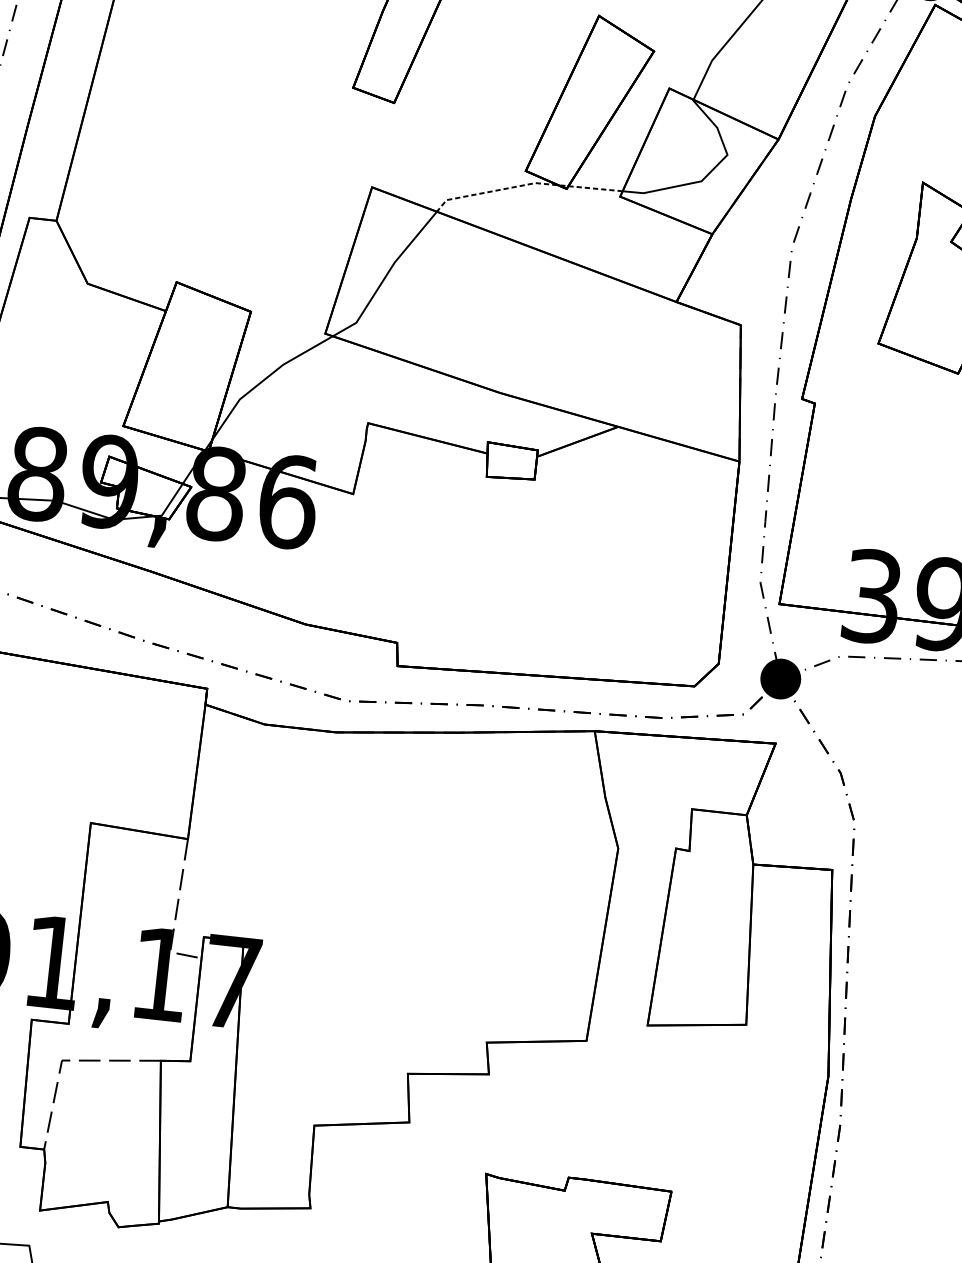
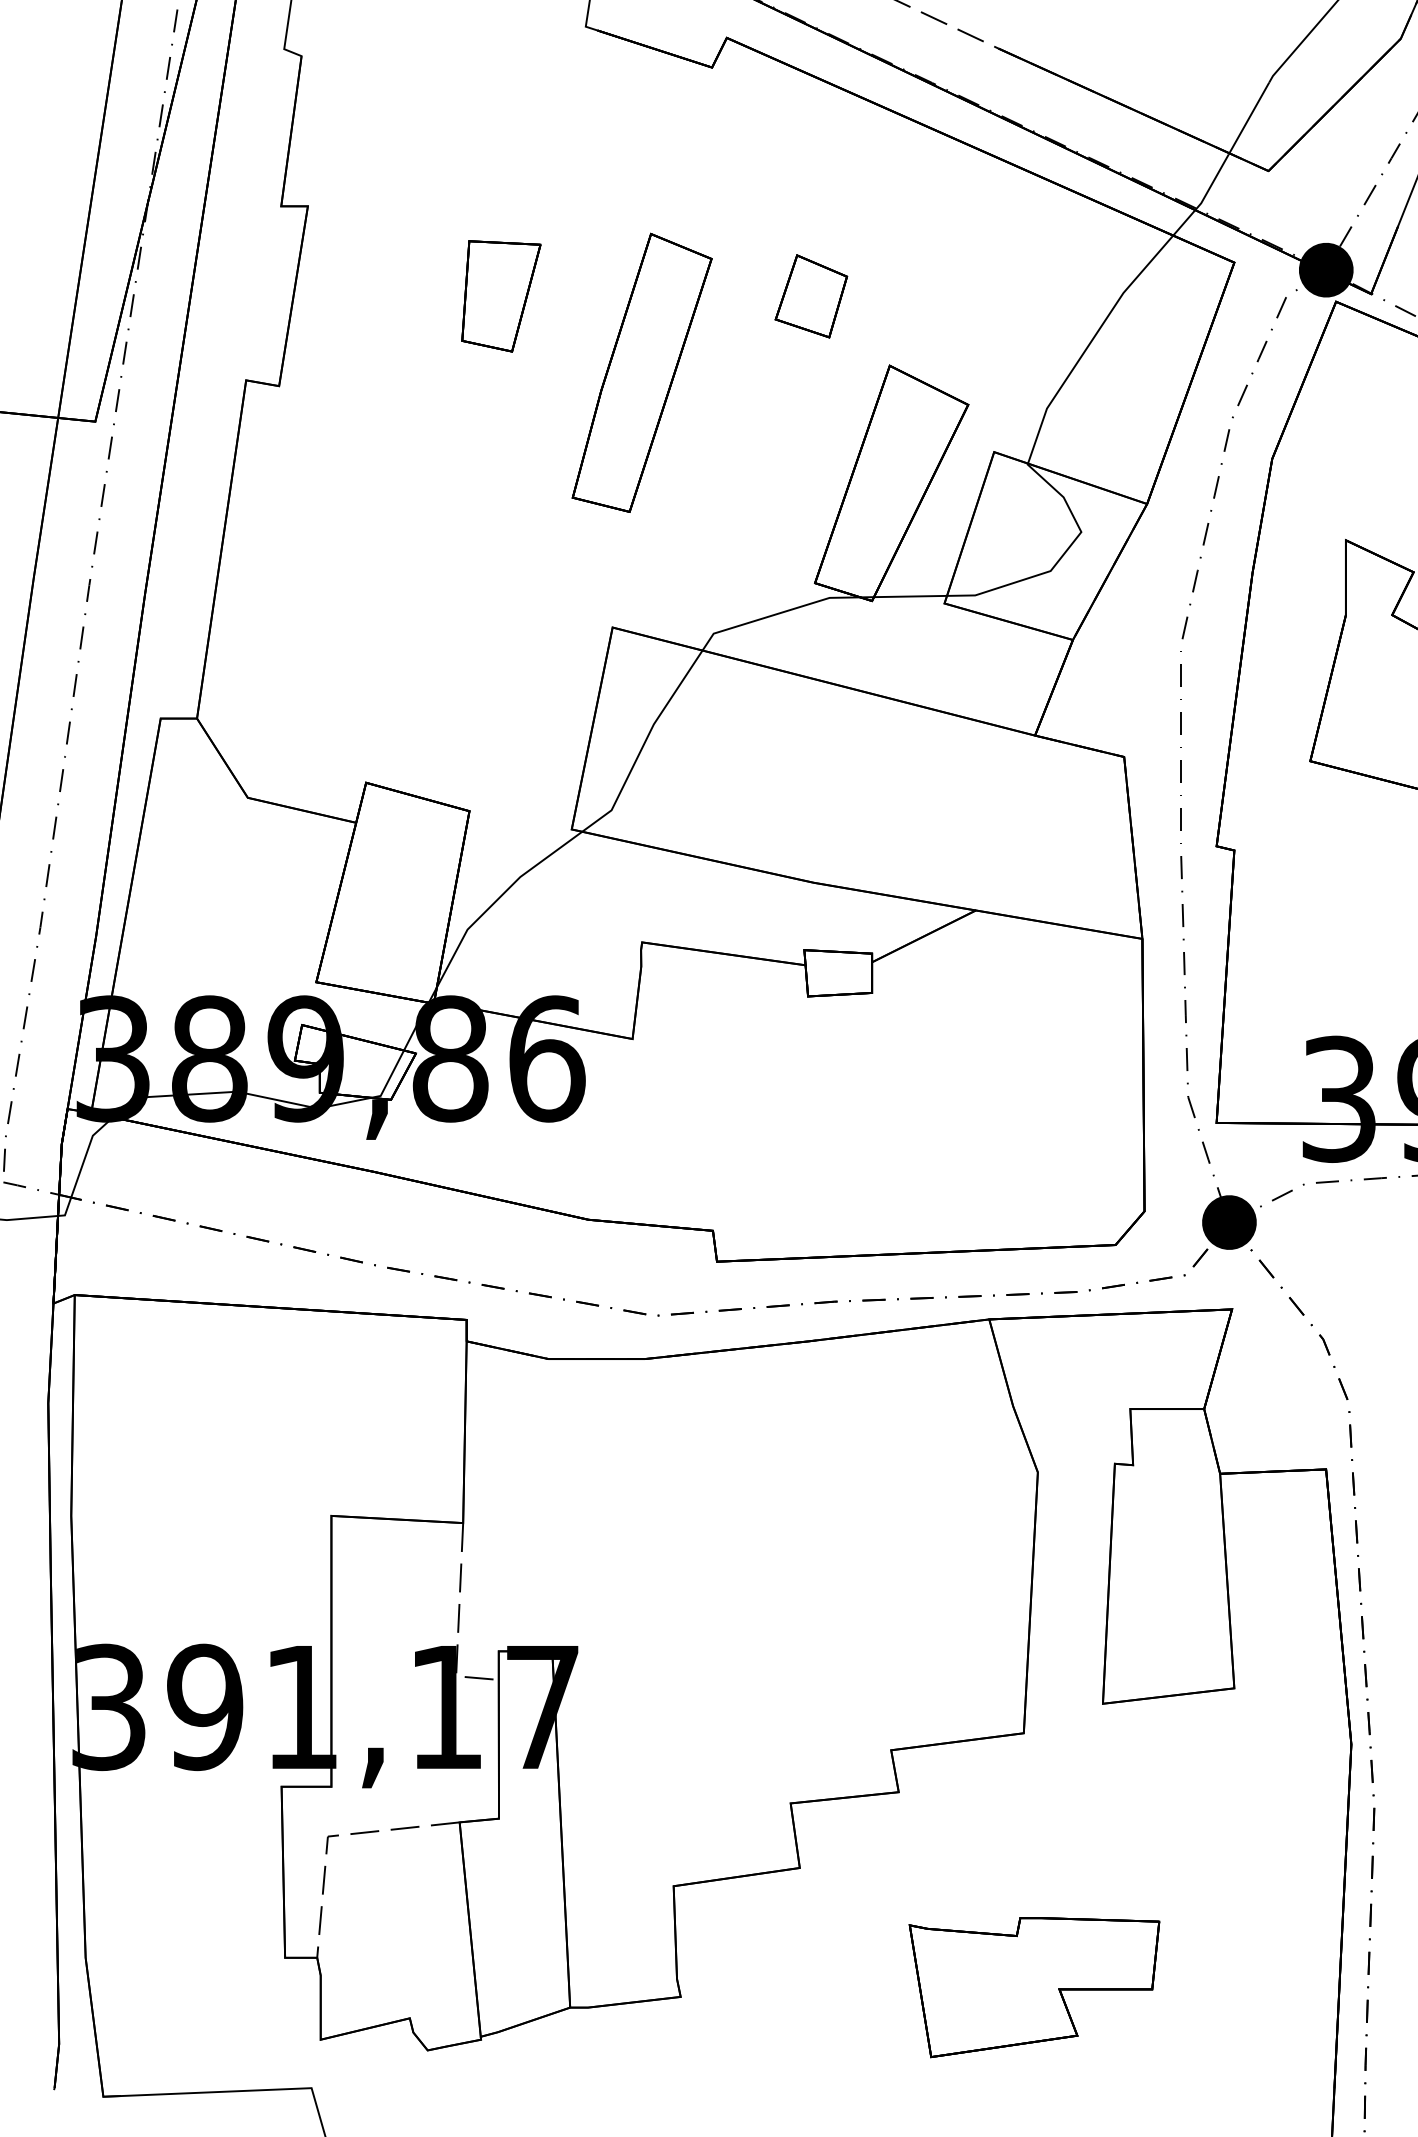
line: (526, 184) -> (817, 601), dashed -> solid

